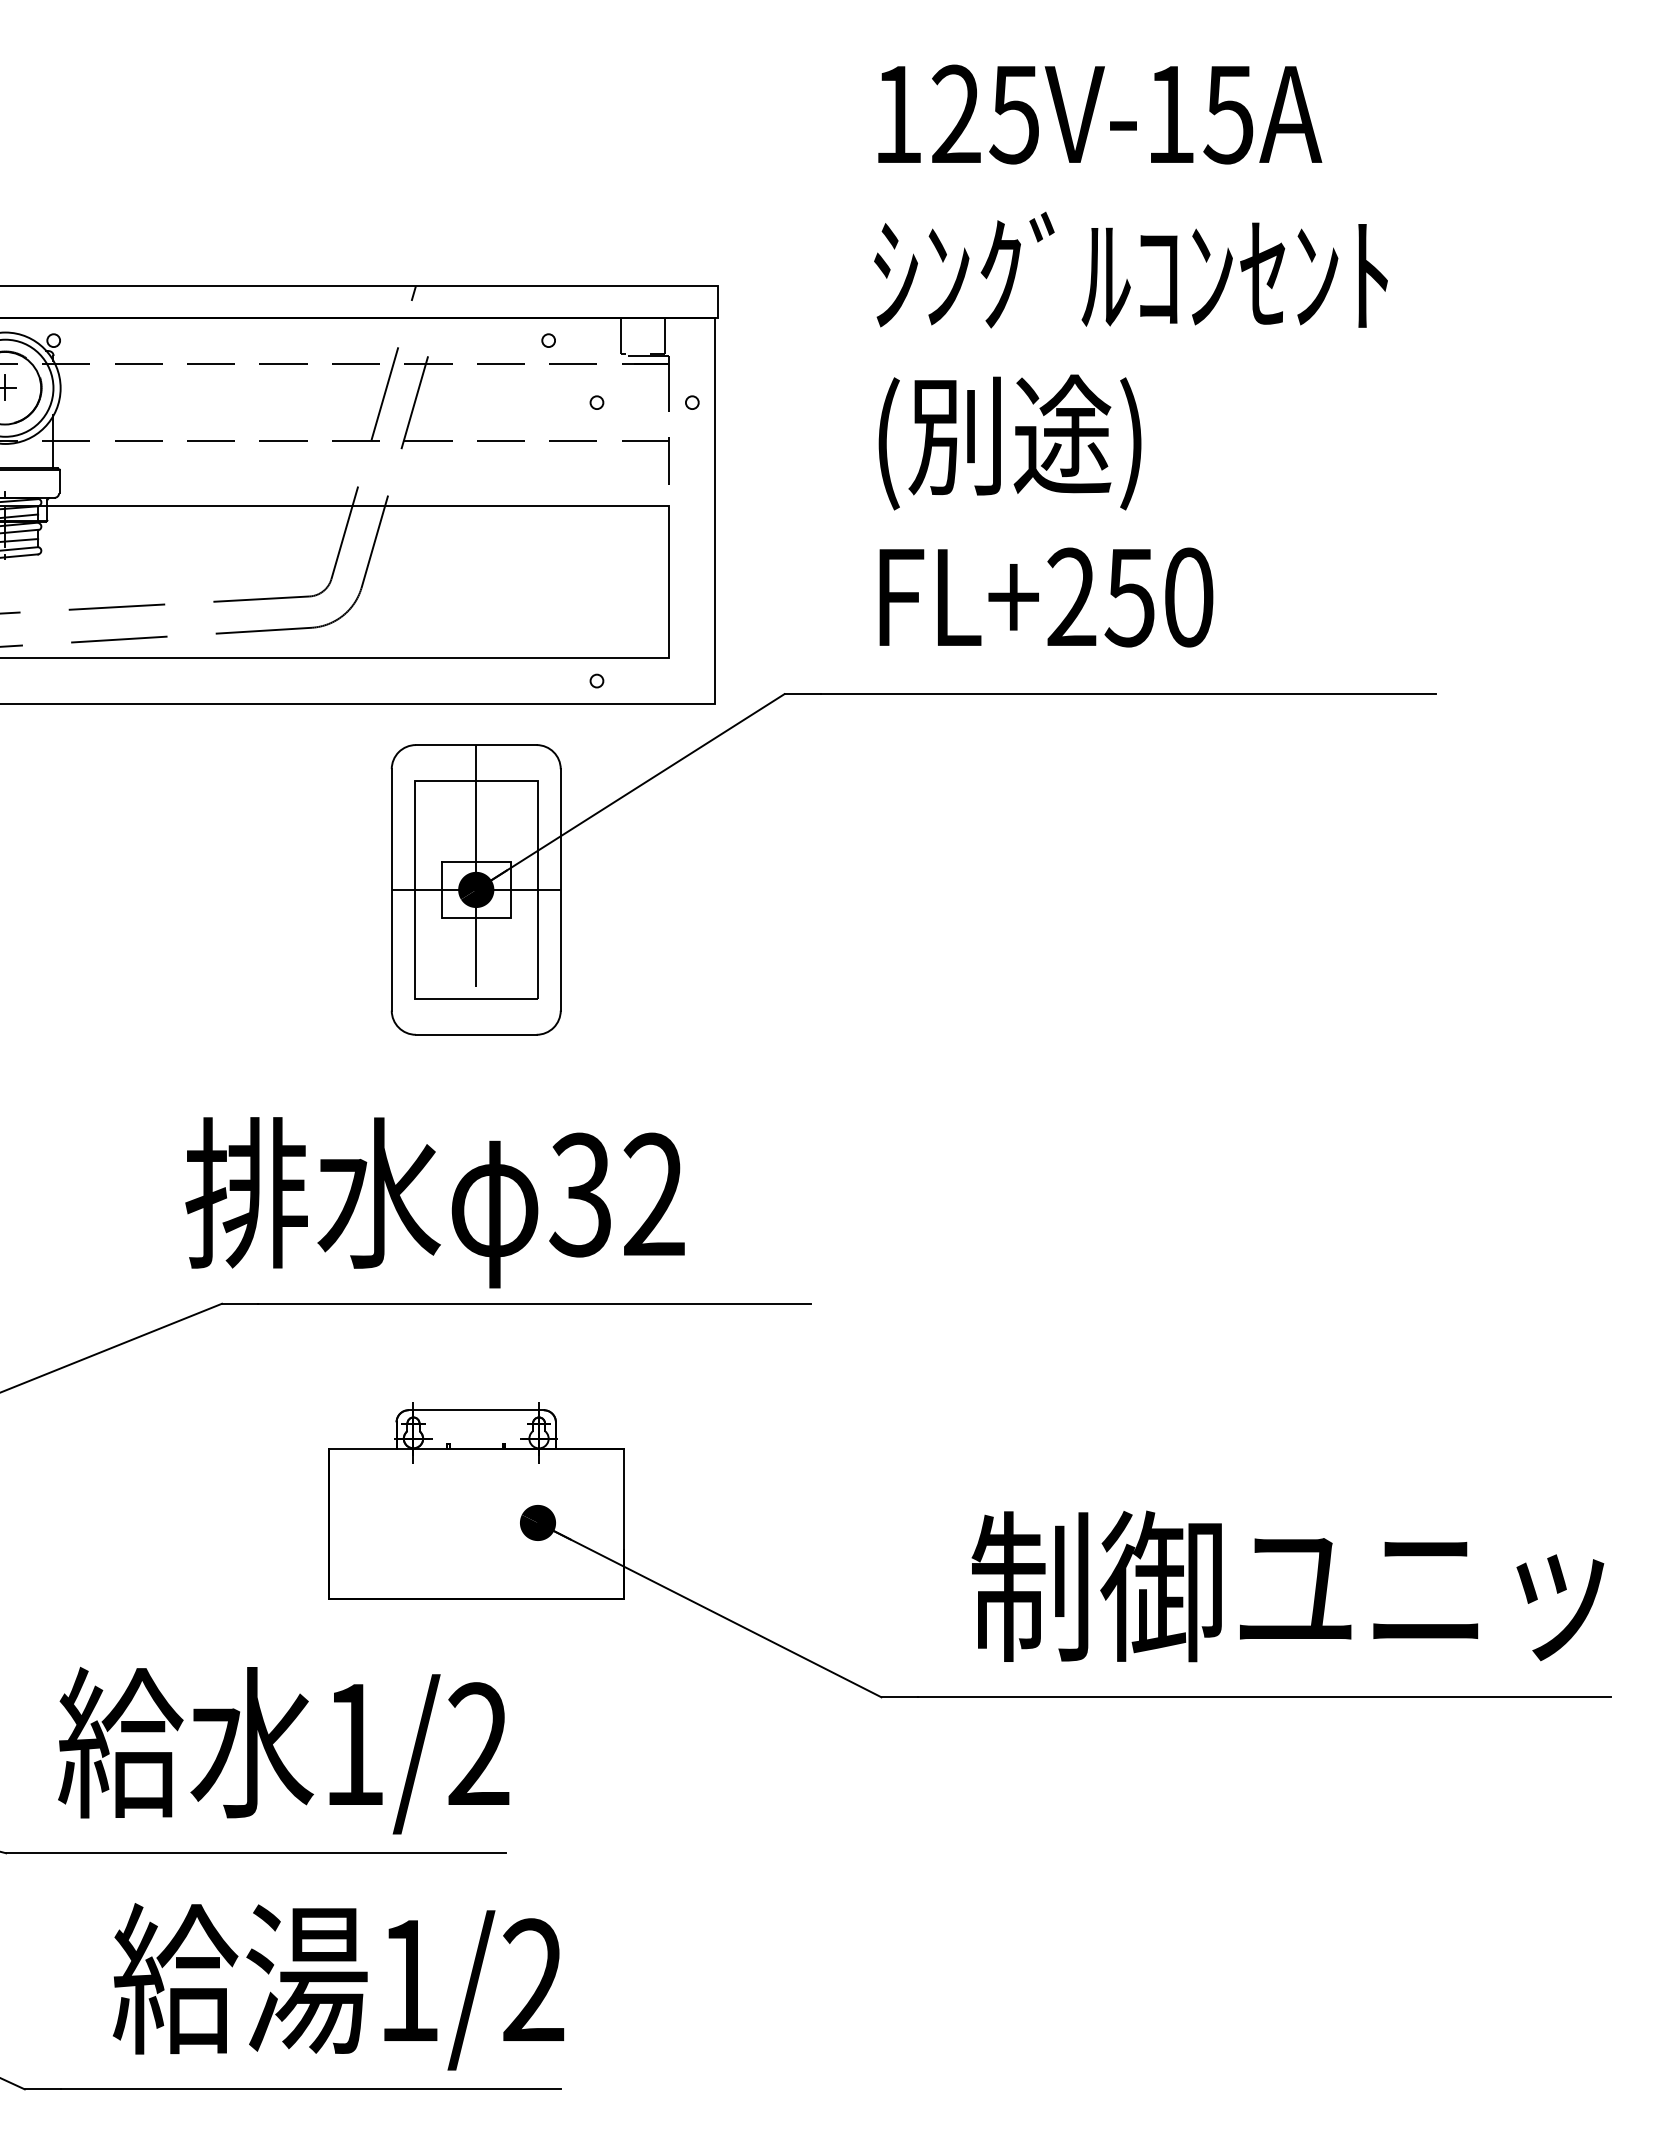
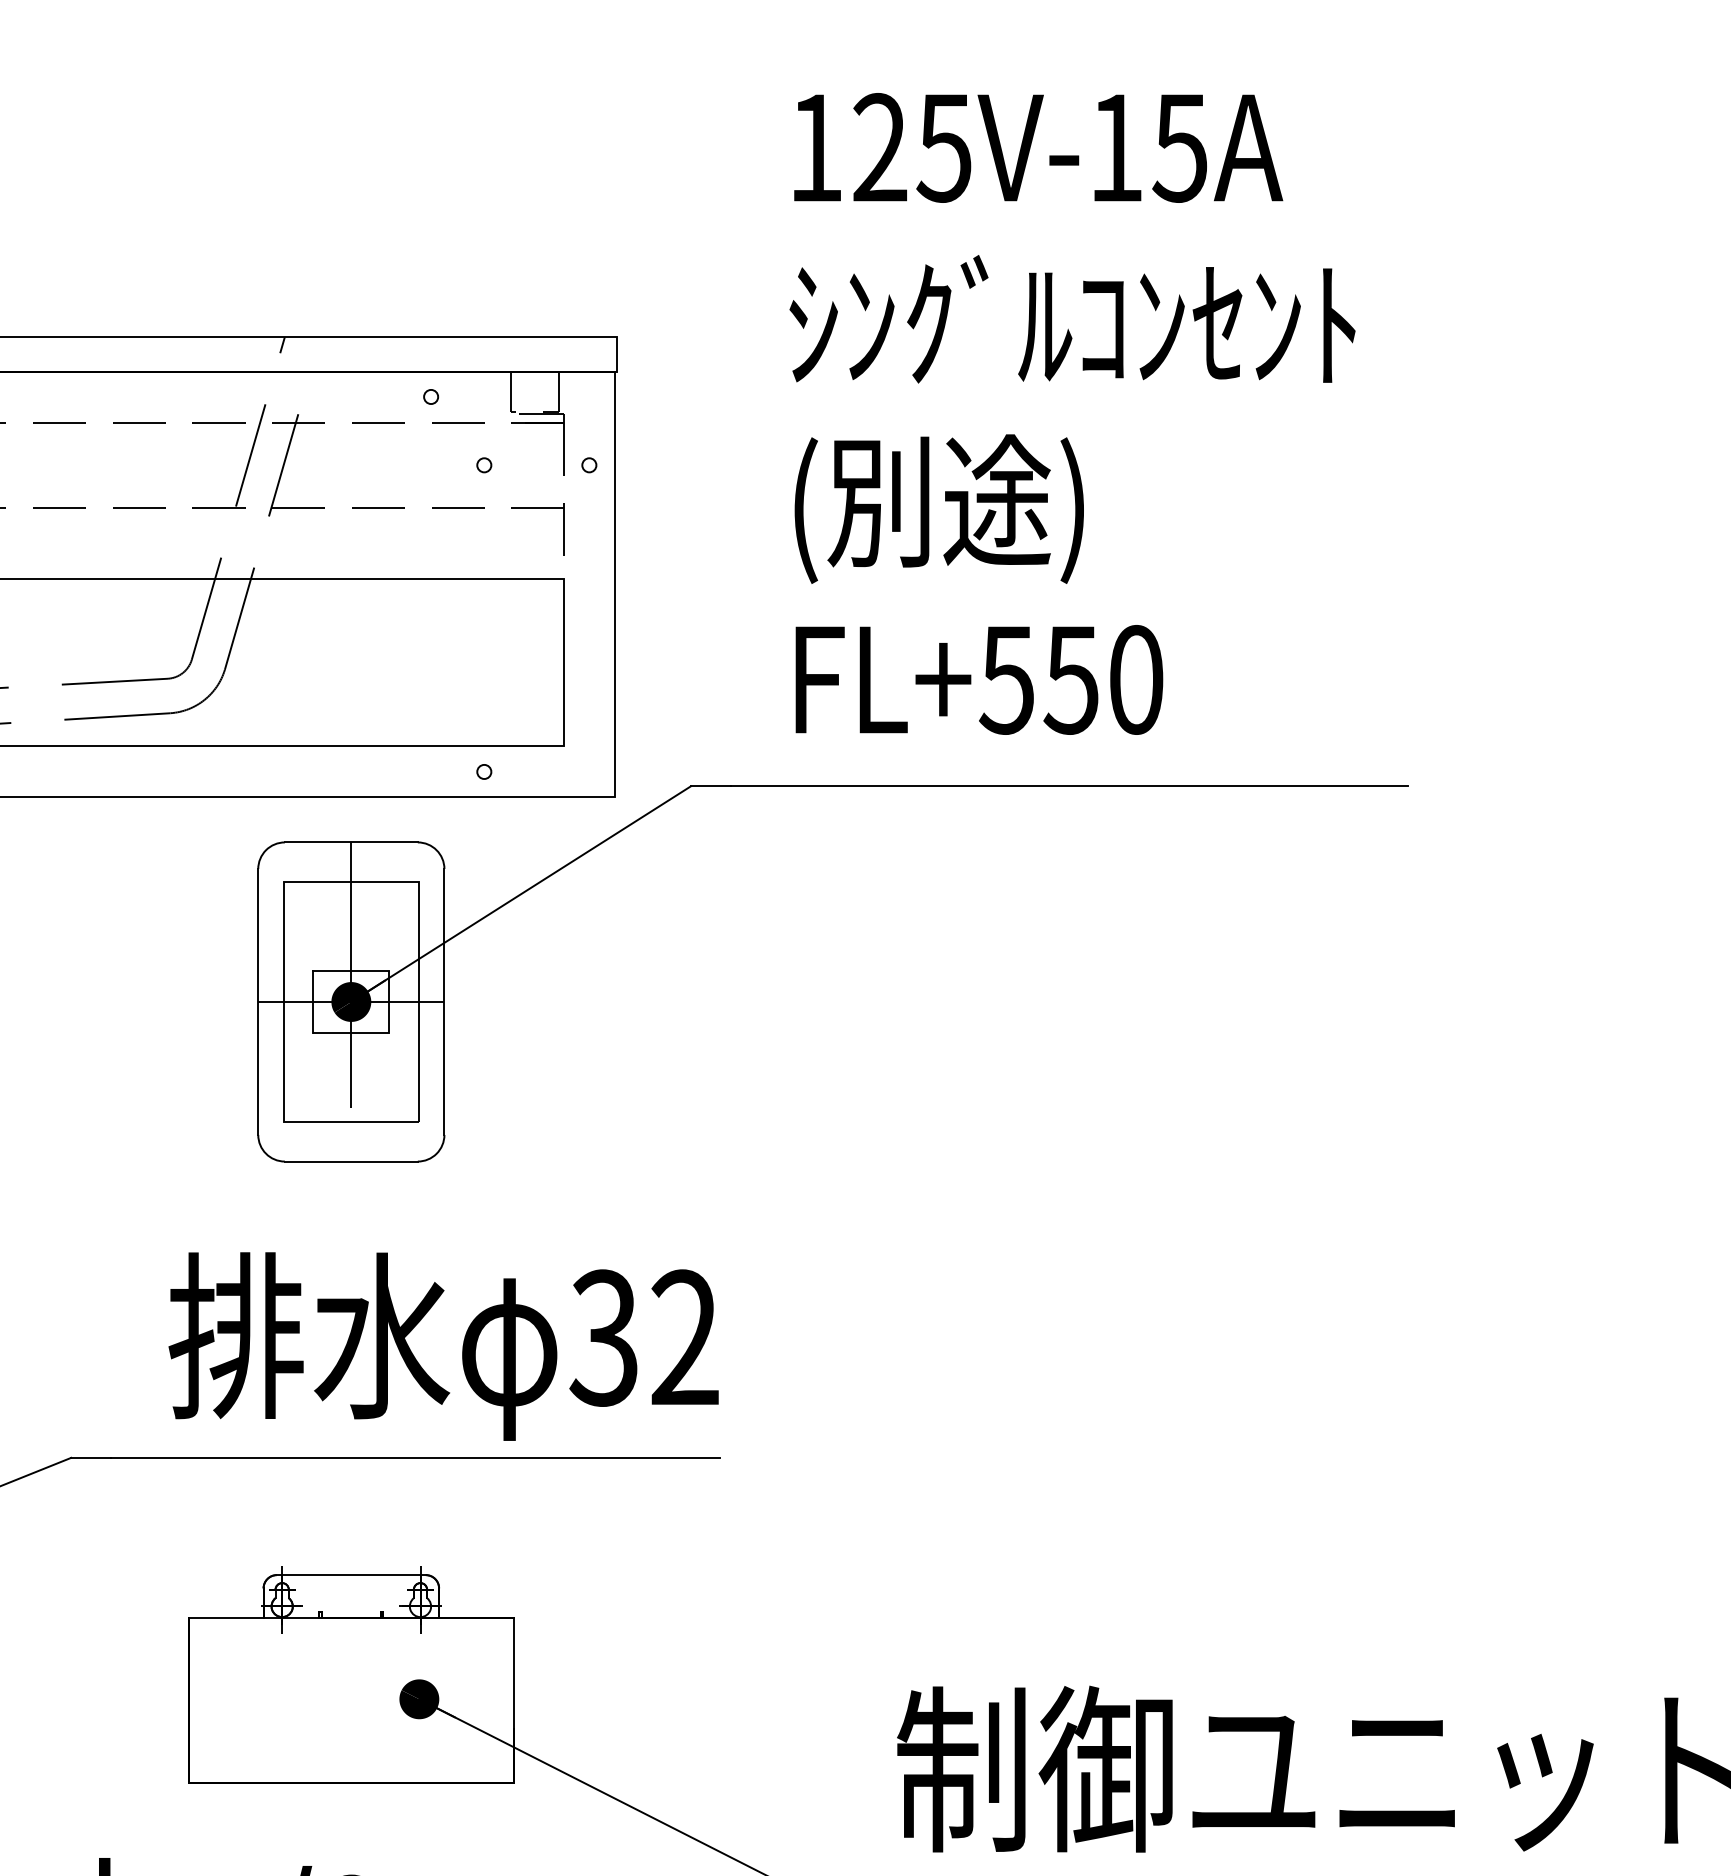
text: (1071, 597) -> (1007, 679), FL+250 -> FL+550
text: (434, 1202) -> (443, 1346), moved

